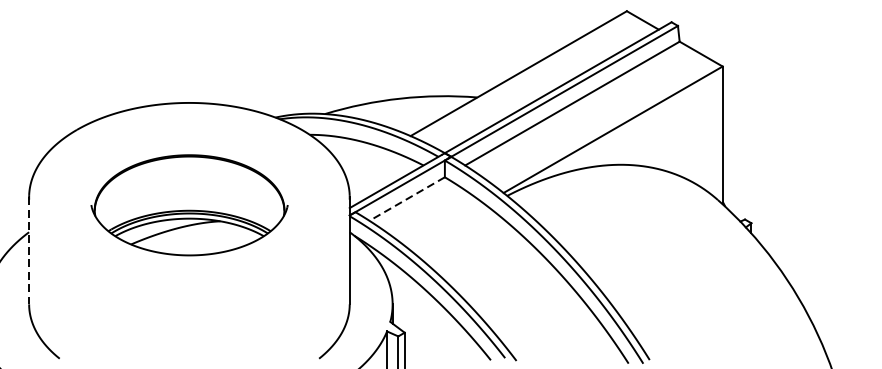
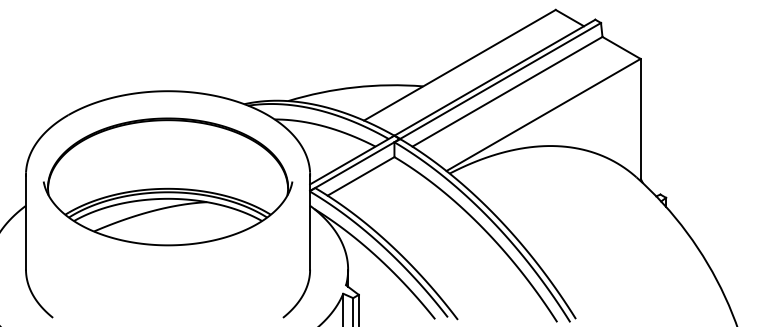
line: (407, 199) -> (361, 176), dashed -> solid
part: (189, 204) -> (168, 181), size x1.43
line: (29, 251) -> (26, 222), dashed -> solid

